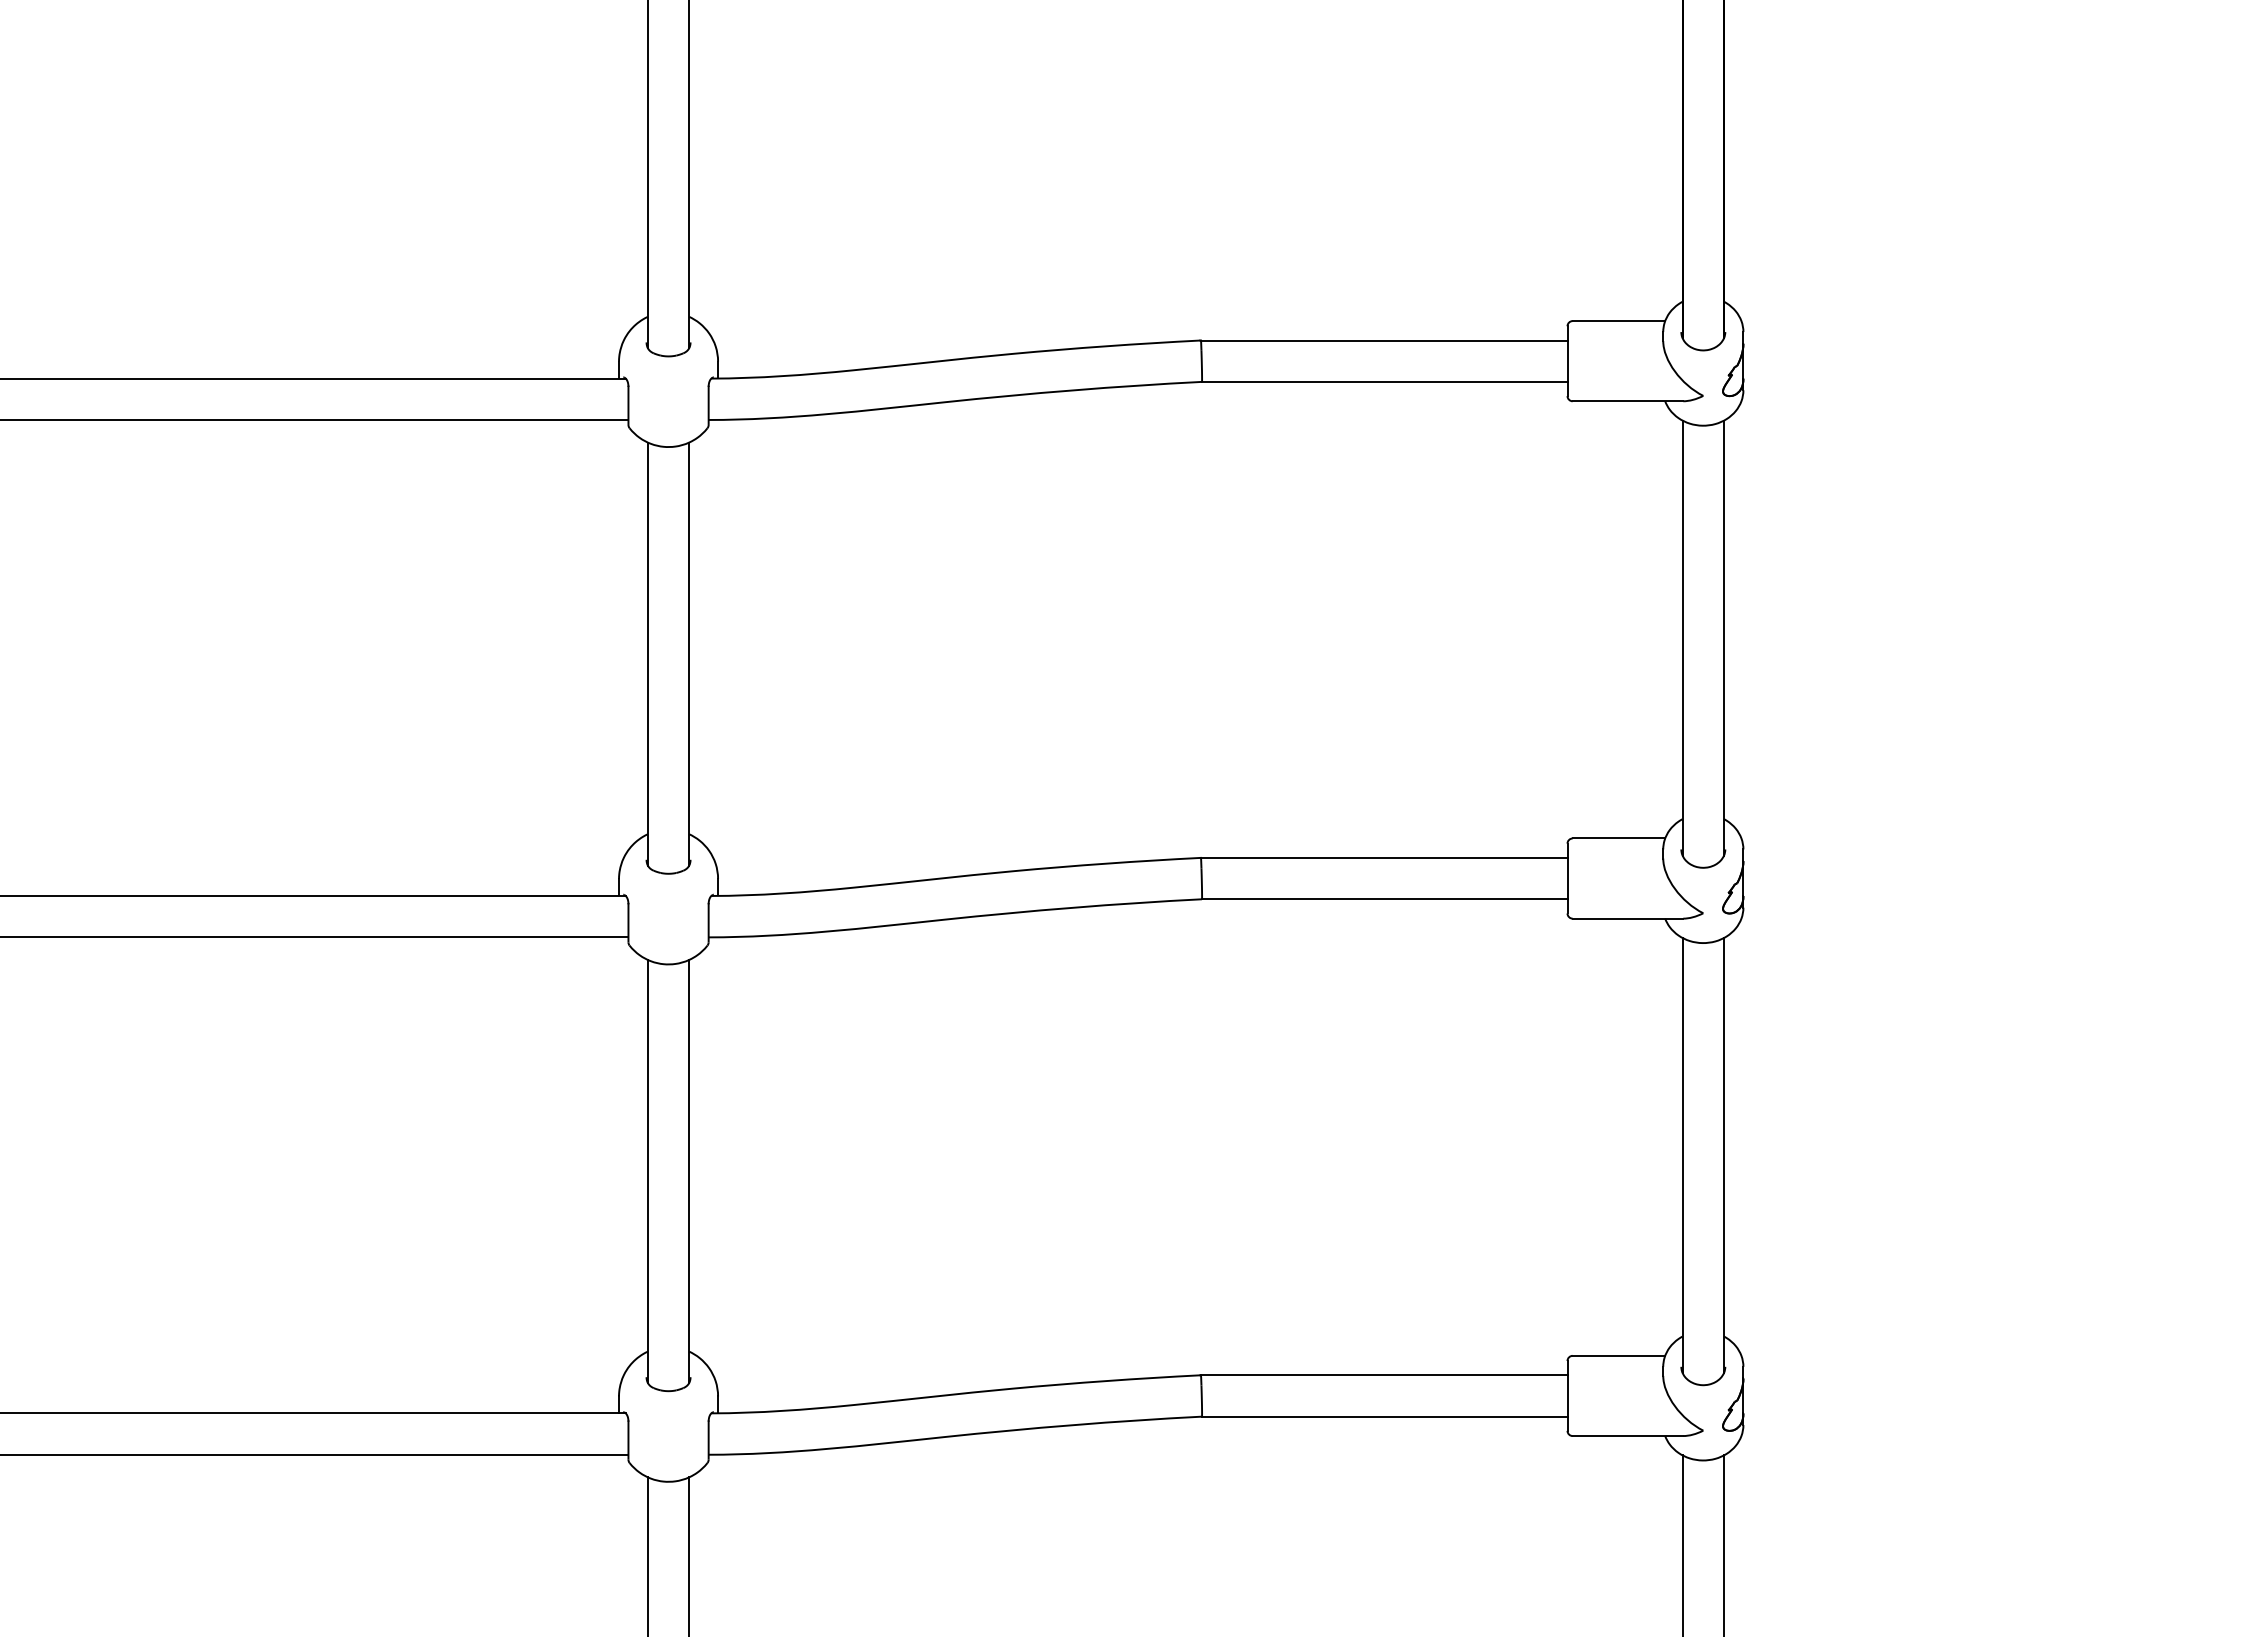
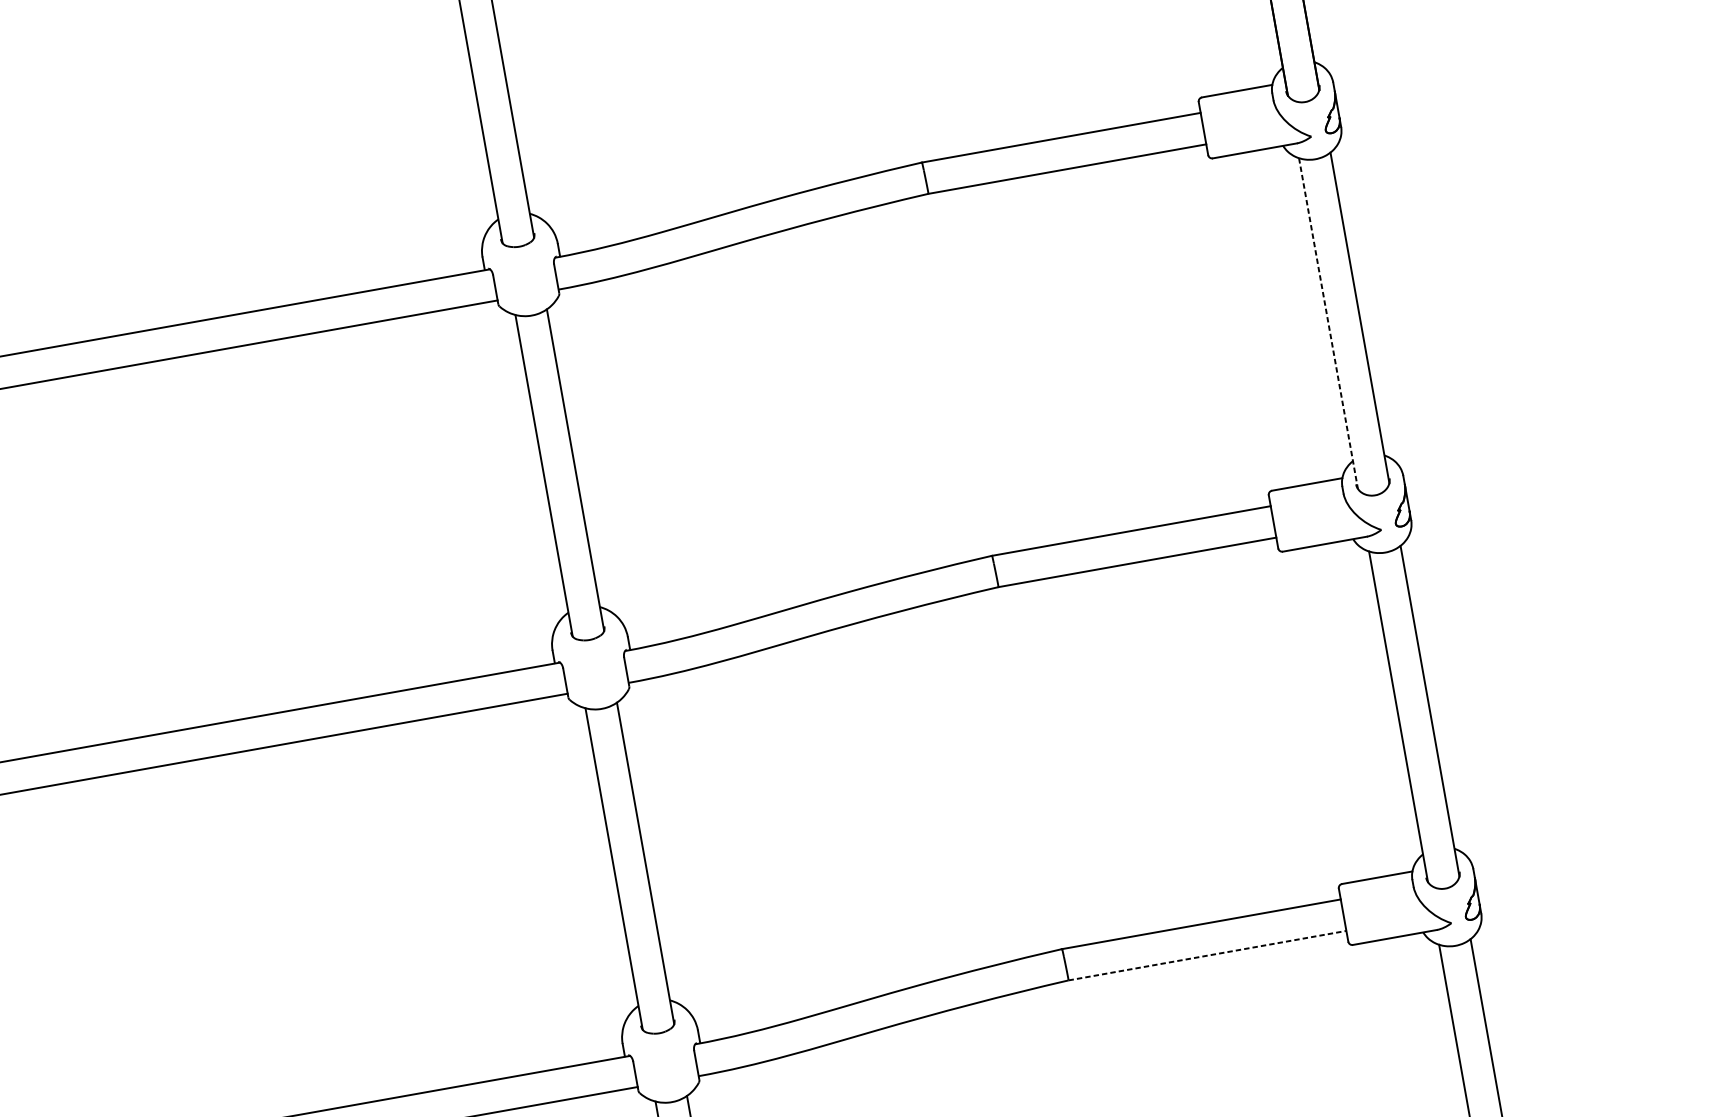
line: (1682, 638) -> (1328, 323), solid -> dashed
line: (1384, 1416) -> (1207, 955), solid -> dashed

